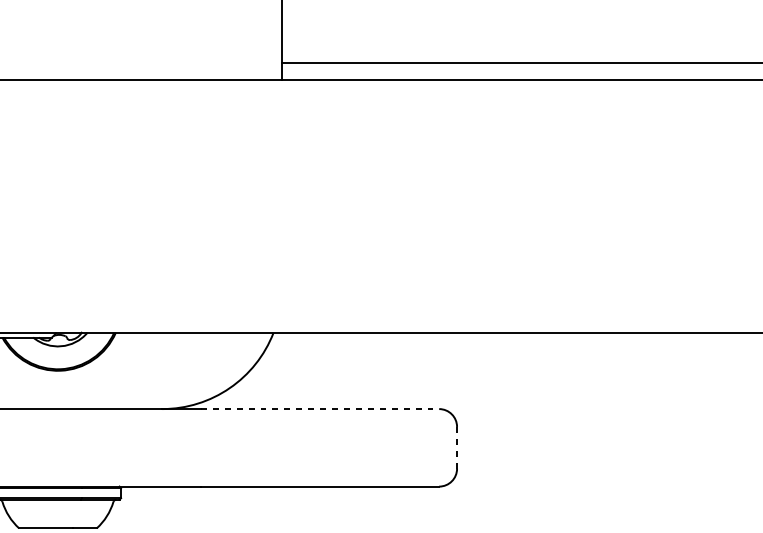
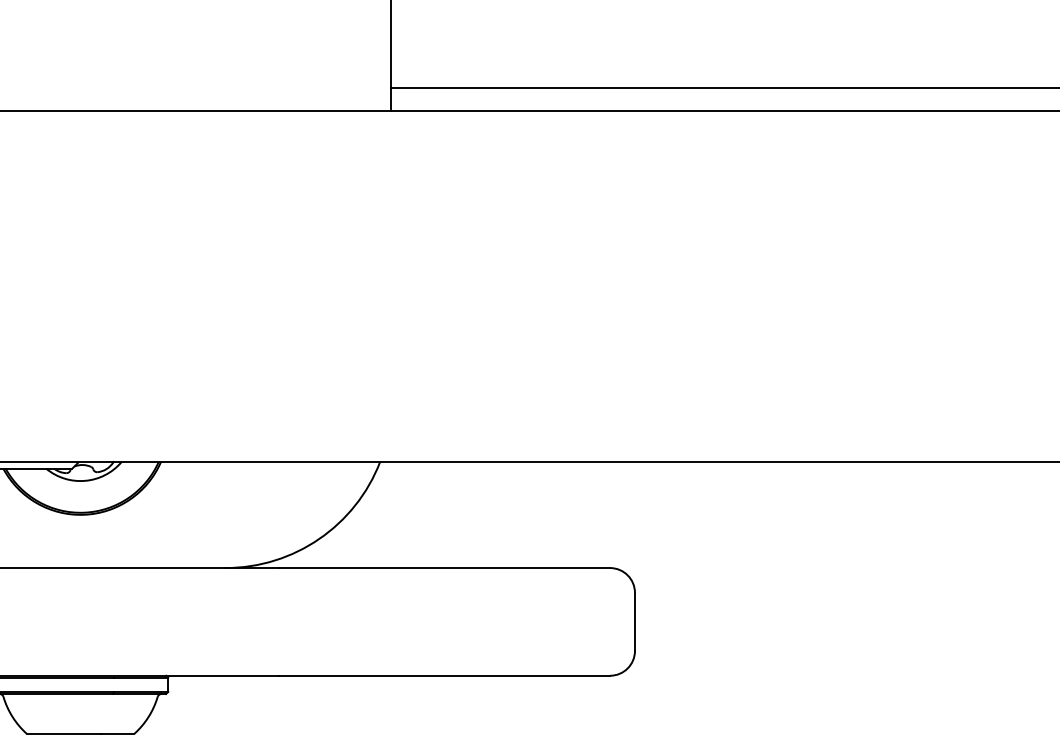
line: (319, 409) -> (444, 568), dashed -> solid
line: (456, 447) -> (634, 621), dashed -> solid

